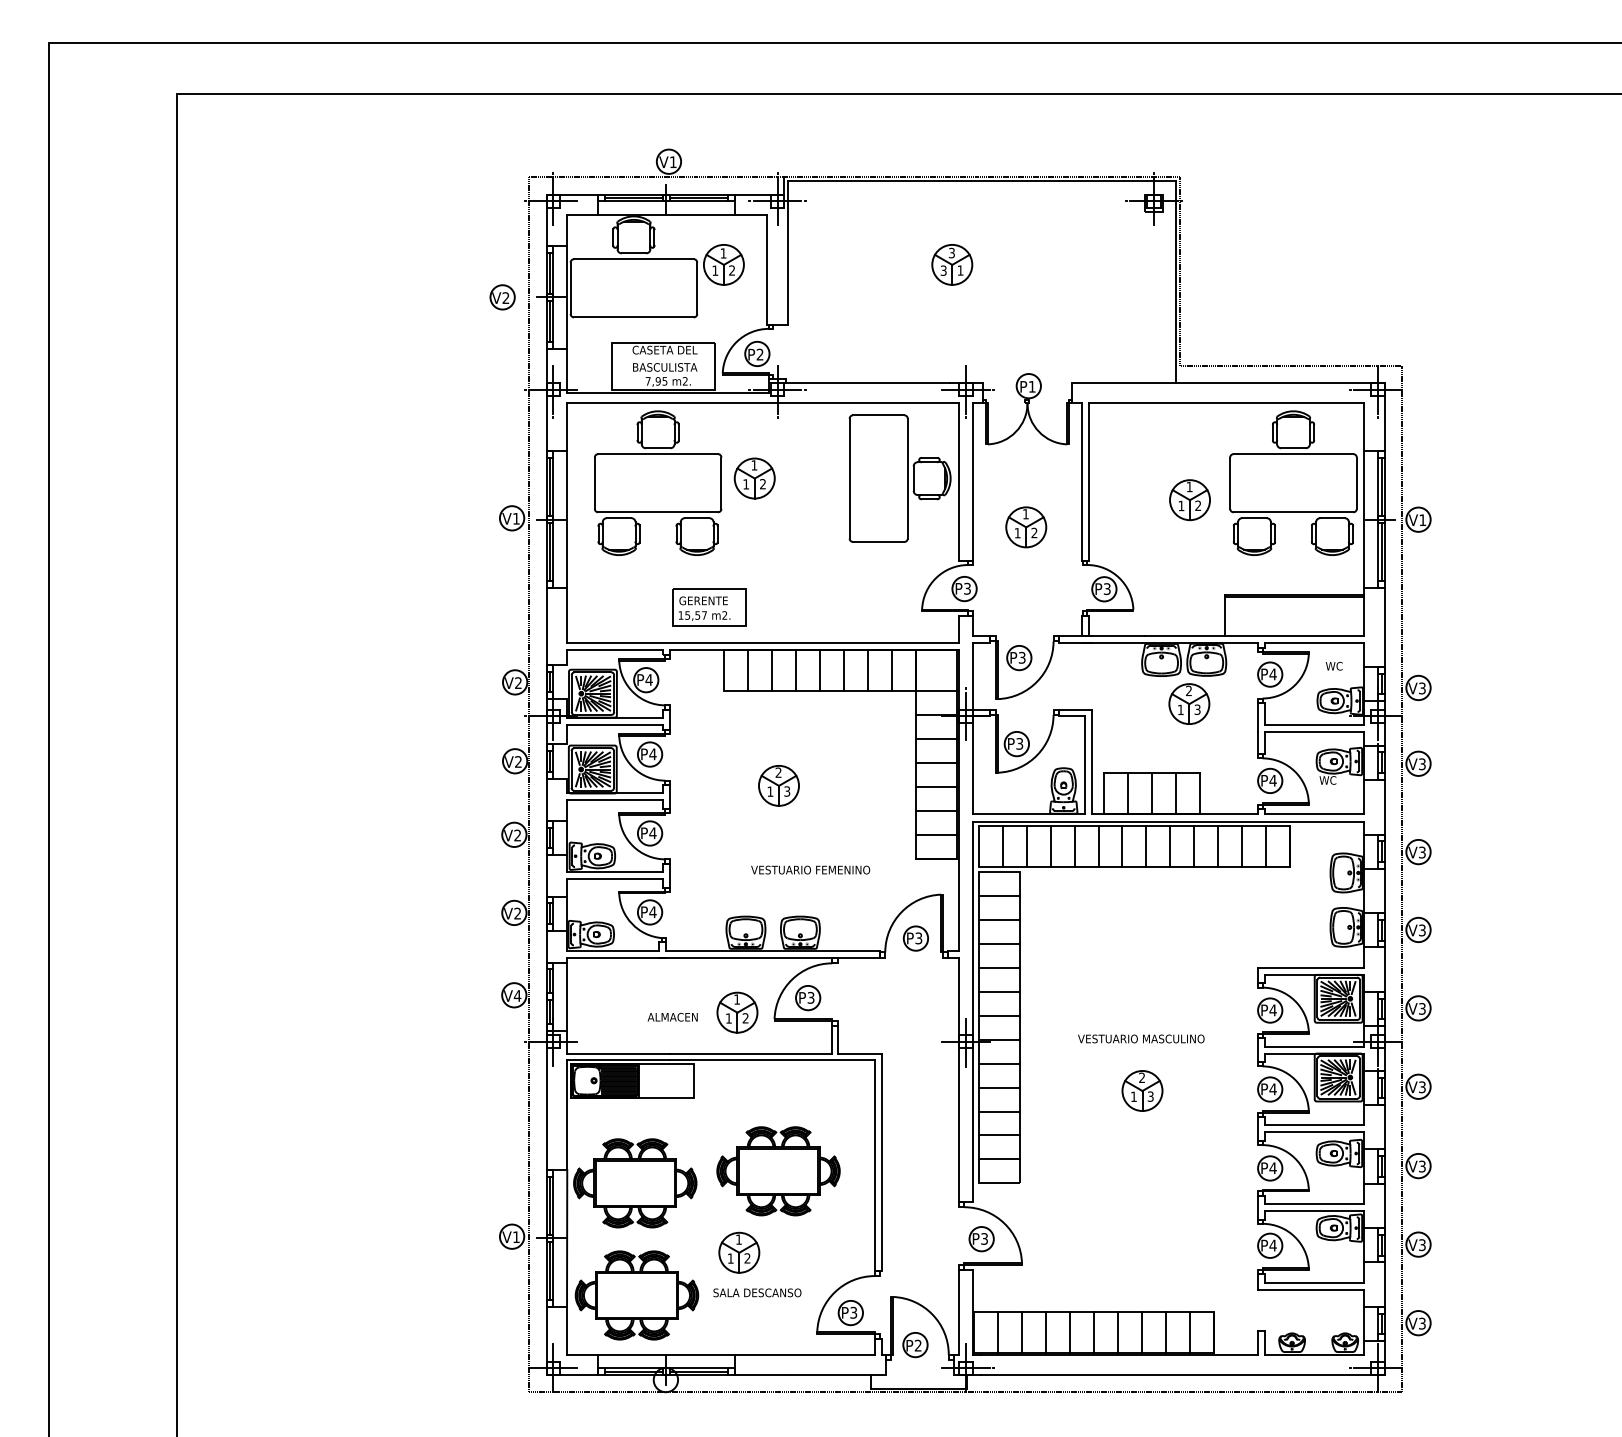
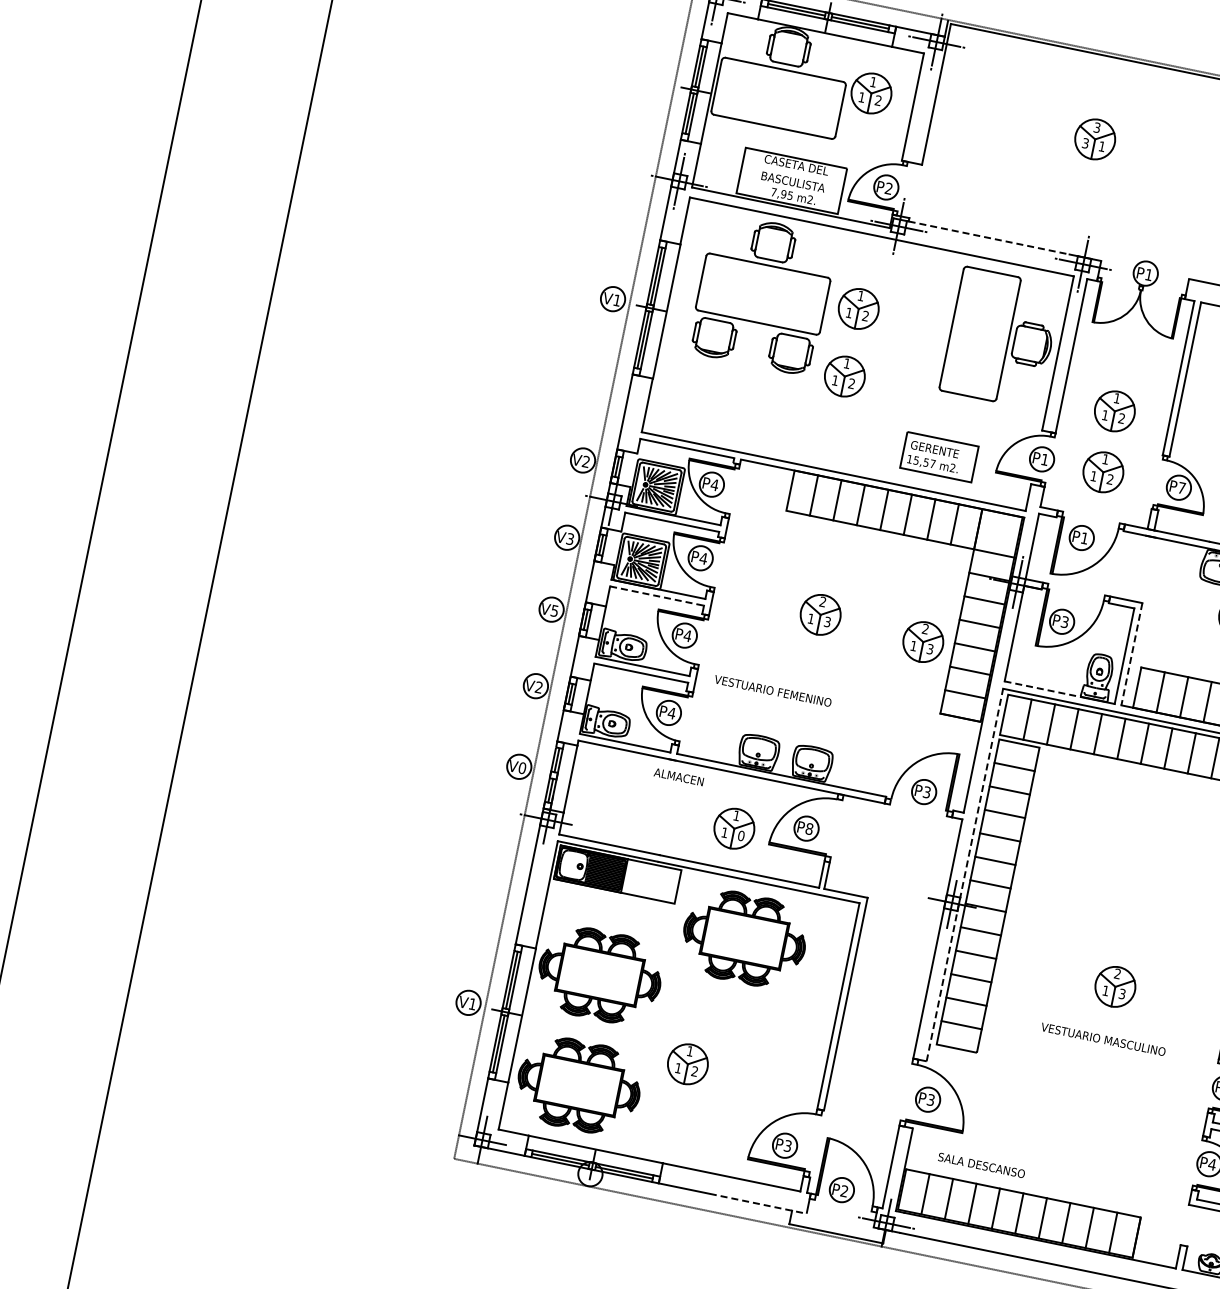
part: (502, 297) -> (648, 80), removed
line: (868, 382) -> (989, 237), solid -> dashed
part: (754, 547) -> (844, 376), added
text: (967, 588) -> (1045, 459), P3 -> P1
part: (1027, 589) -> (1103, 472), added
text: (1106, 589) -> (1180, 488), P3 -> P7
part: (709, 607) -> (939, 457), moved
text: (1021, 657) -> (1084, 537), P3 -> P1
text: (518, 761) -> (570, 538), V2 -> V3
line: (1091, 762) -> (1131, 654), solid -> dashed
part: (884, 791) -> (922, 641), added
line: (614, 800) -> (656, 596), solid -> dashed
line: (1014, 814) -> (1045, 690), solid -> dashed
text: (517, 835) -> (554, 610), V2 -> V5
text: (810, 869) -> (773, 690), moved
text: (517, 995) -> (522, 767), V4 -> V0
text: (810, 997) -> (808, 828), P3 -> P8
line: (972, 1011) -> (964, 874), solid -> dashed
text: (672, 1016) -> (678, 776), moved
text: (745, 1018) -> (741, 836), 2 -> 0
text: (1141, 1038) -> (1103, 1039), moved
part: (778, 1171) -> (744, 938), moved
text: (757, 1292) -> (981, 1165), moved
line: (836, 1375) -> (758, 1204), solid -> dashed

